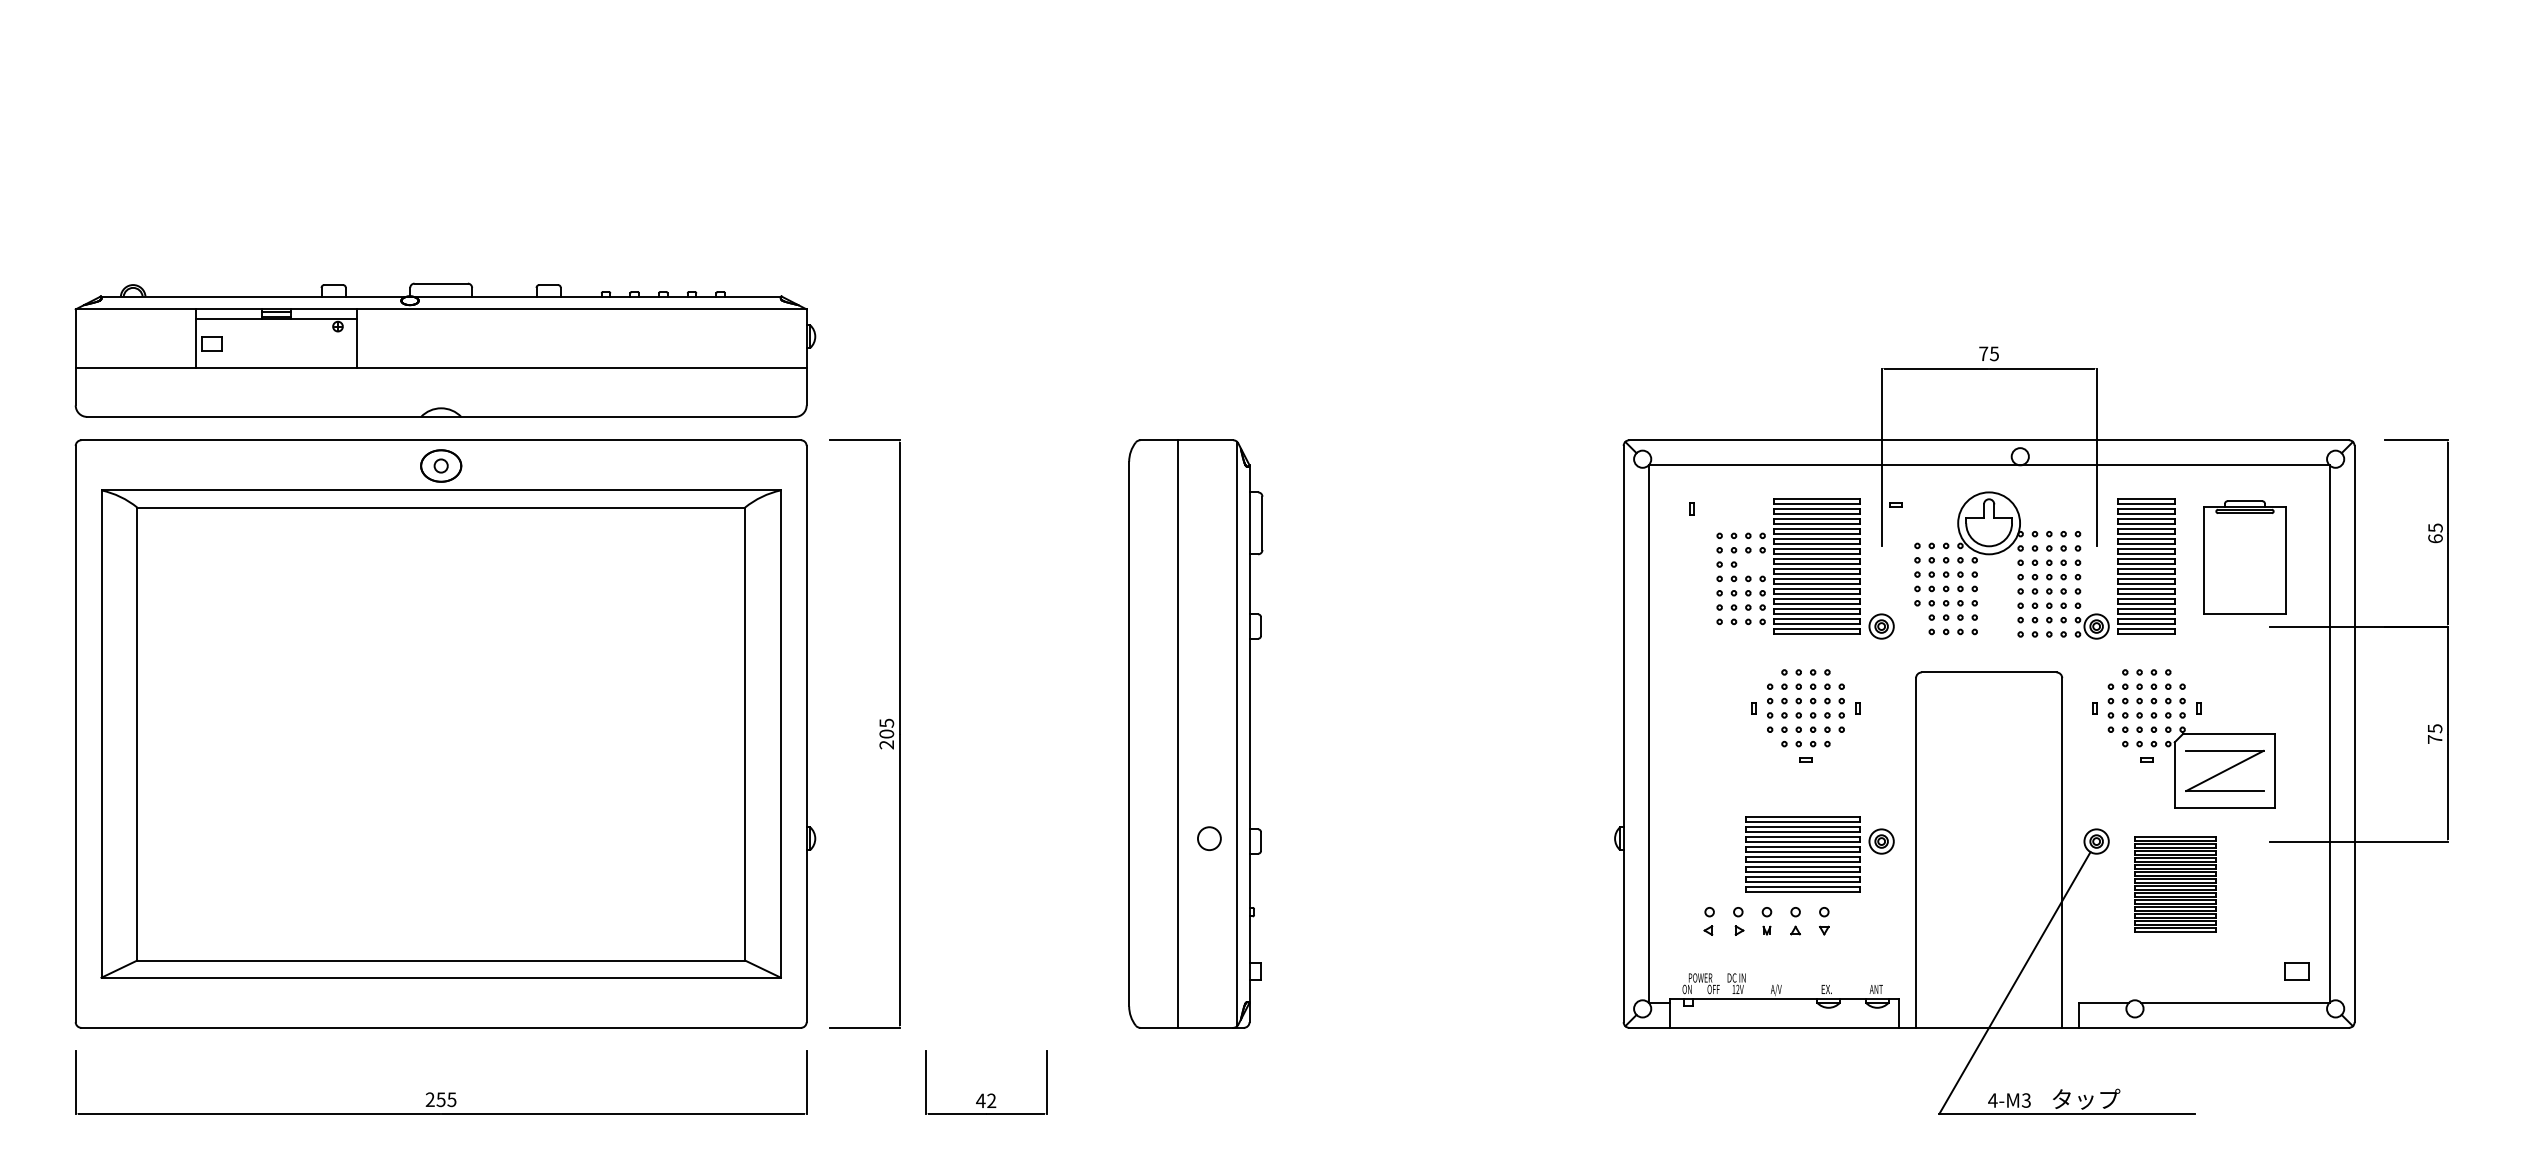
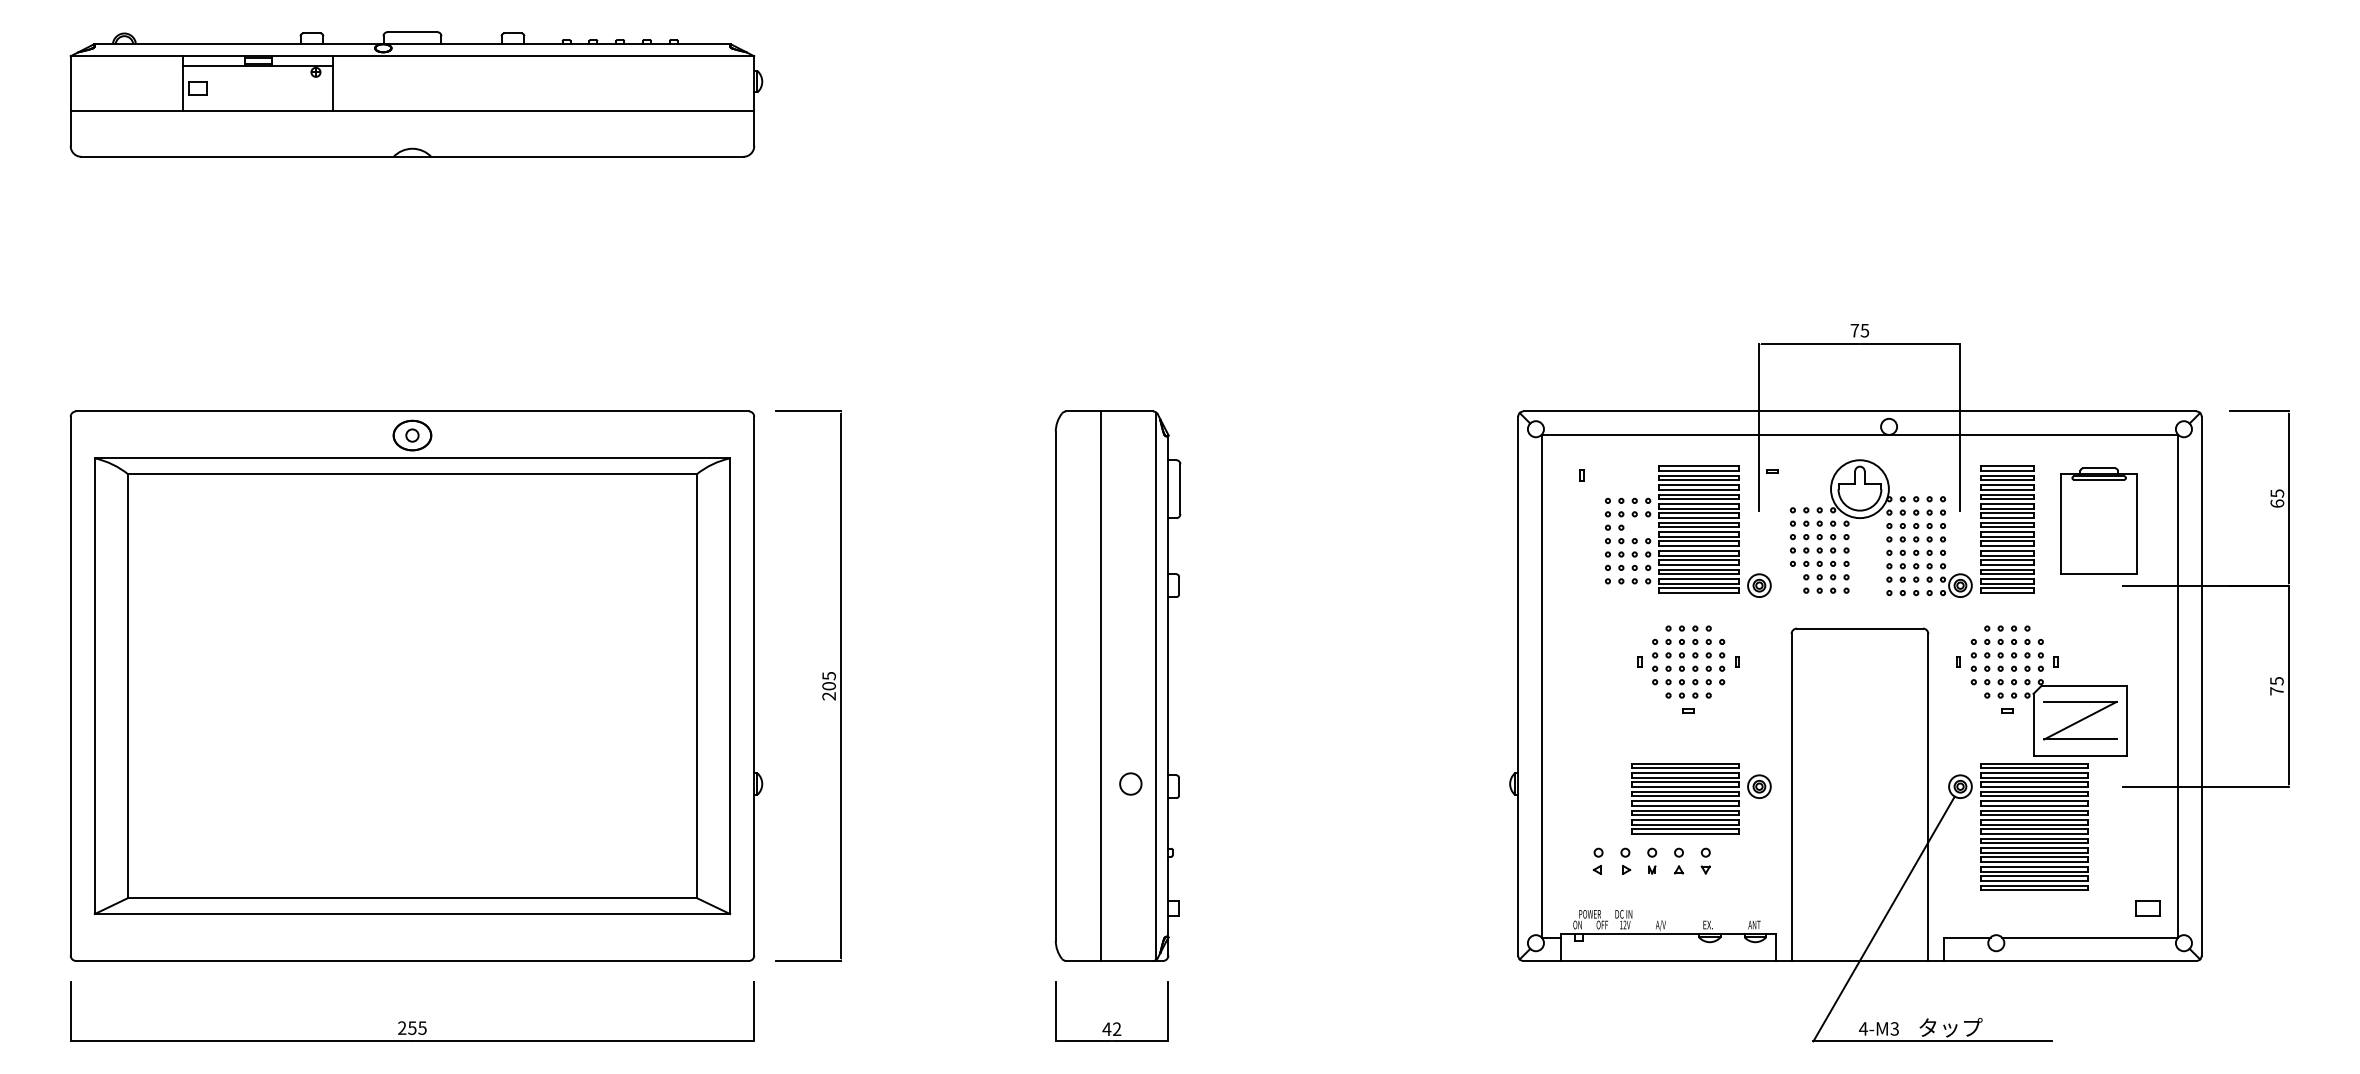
part: (445, 349) -> (416, 93), moved
part: (2175, 884) -> (2034, 826), size x1.43
part: (983, 1093) -> (1109, 1022), moved

